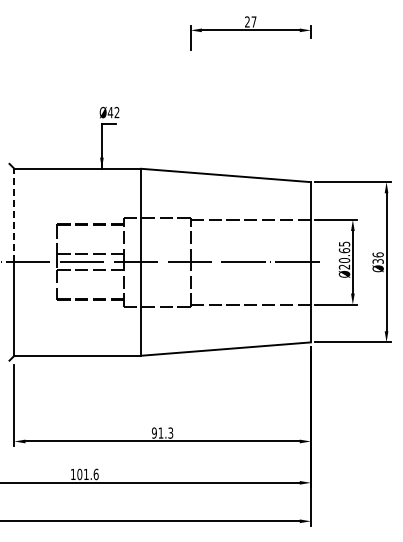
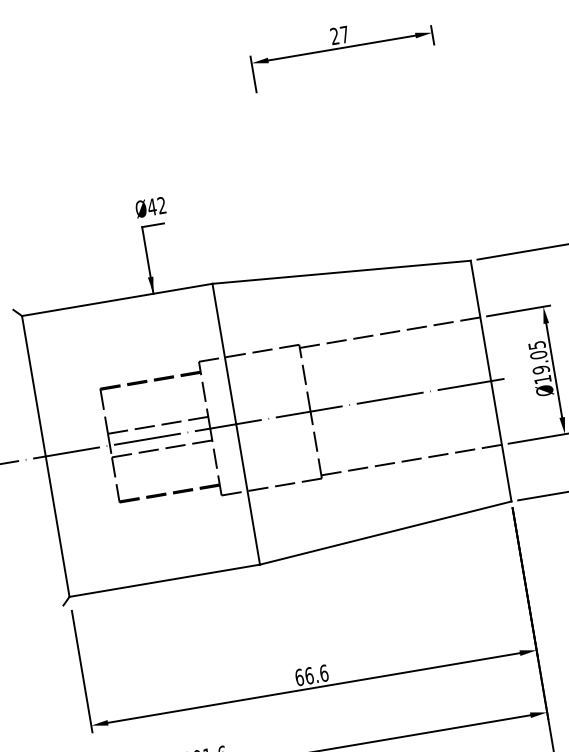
line: (14, 215) -> (34, 386), dashed -> solid
text: (344, 258) -> (540, 366), 20.65 -> 19.05
text: (162, 432) -> (311, 674), 91.3 -> 66.6

